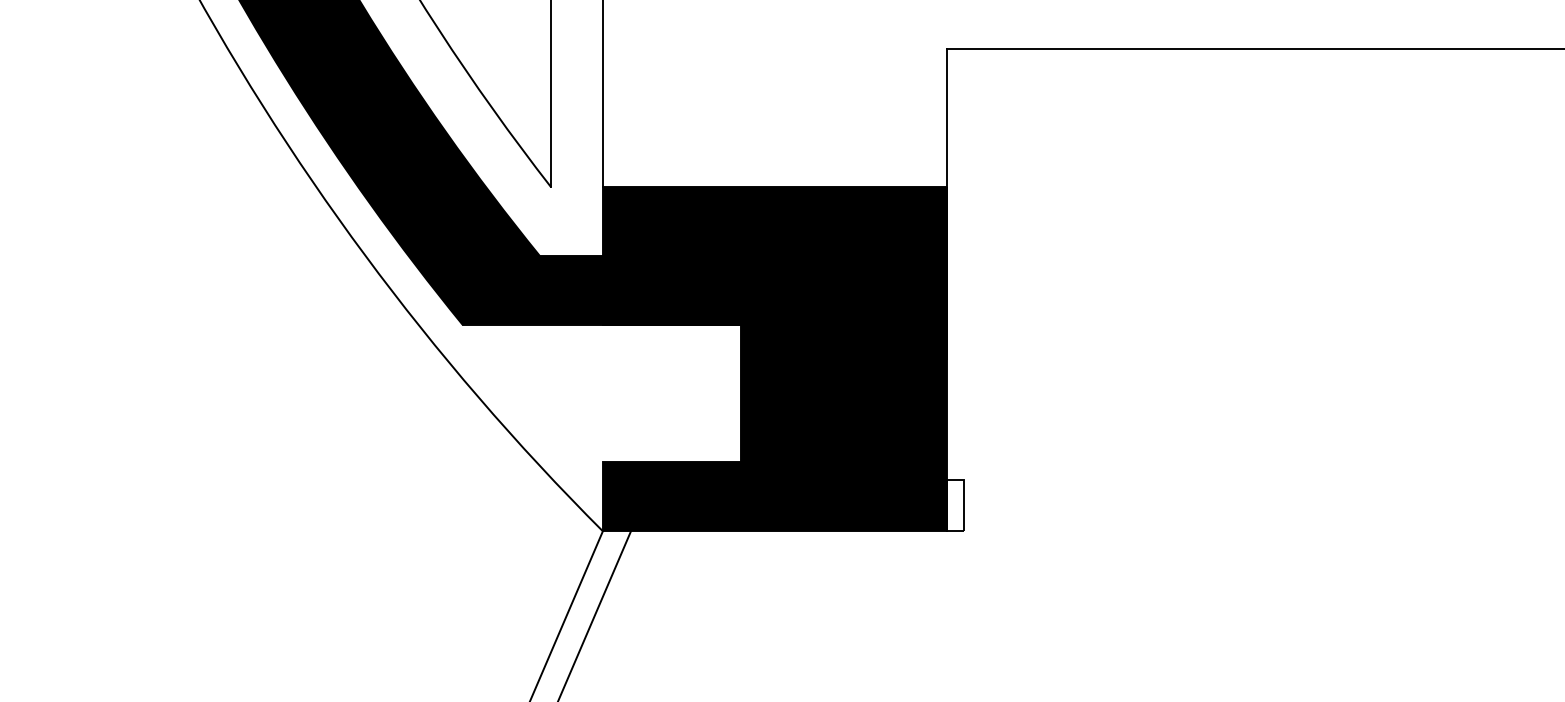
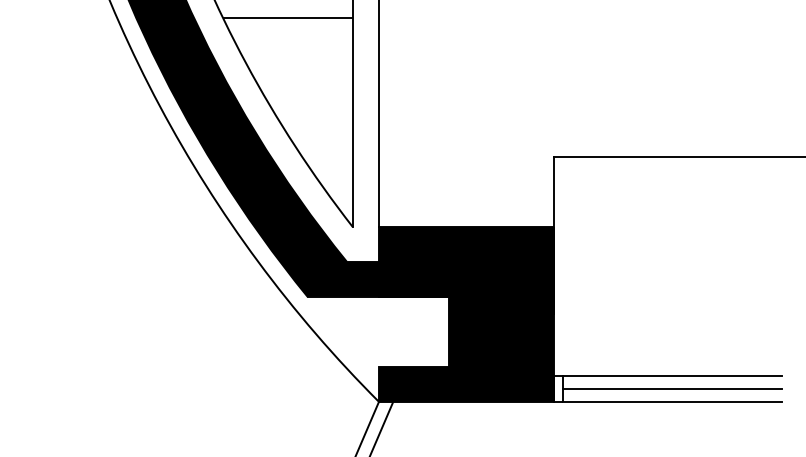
line: (1177, 479) -> (671, 375), added
line: (1177, 504) -> (671, 388), added
line: (1177, 530) -> (671, 401), added

